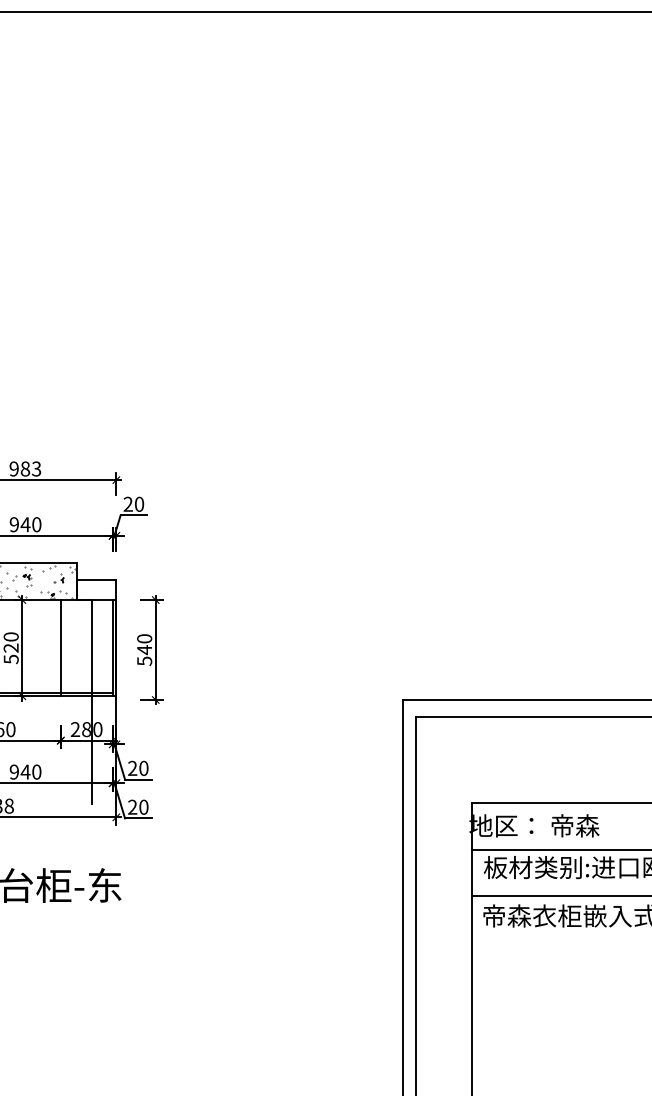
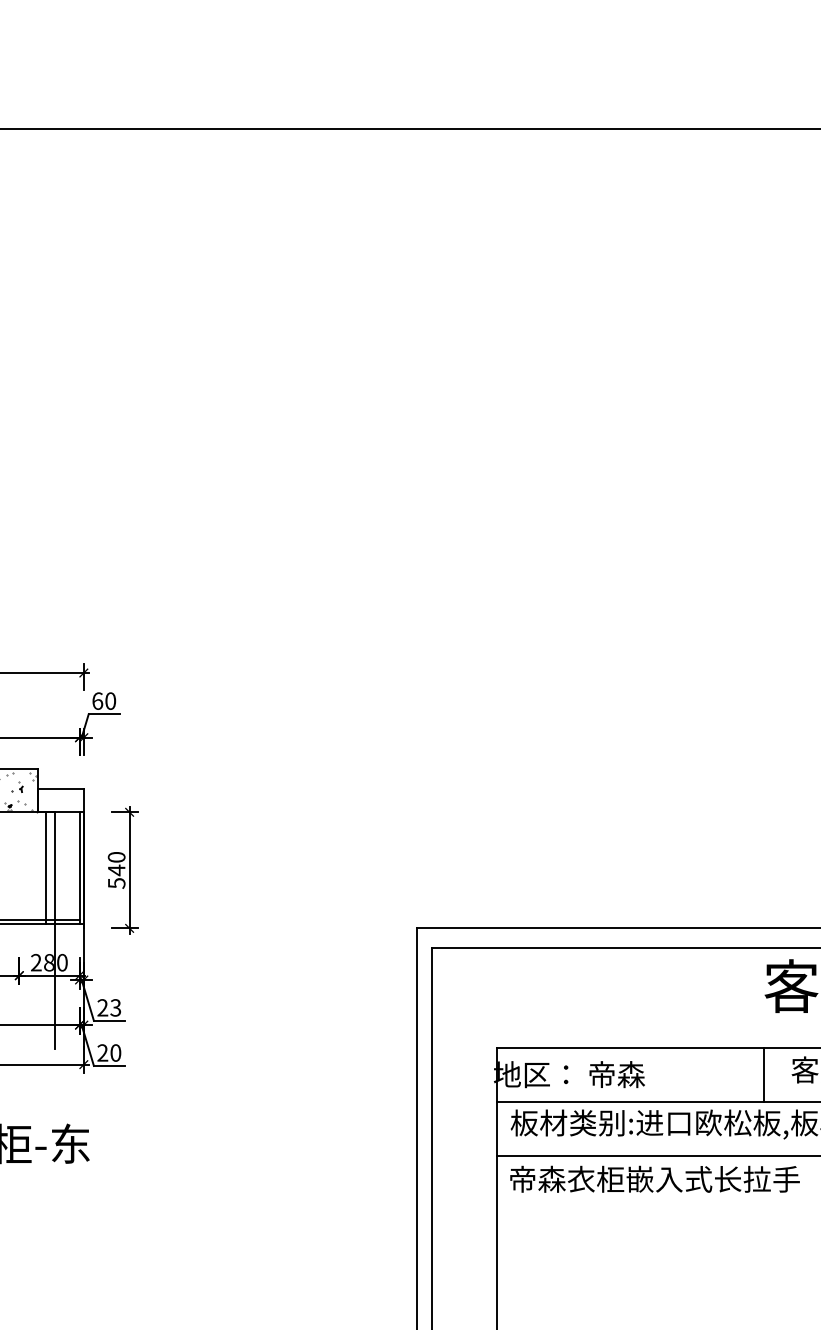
text: (128, 503) -> (97, 700), 20 -> 60
line: (60, 648) -> (46, 868), moved
text: (143, 768) -> (115, 1007), 20 -> 23

